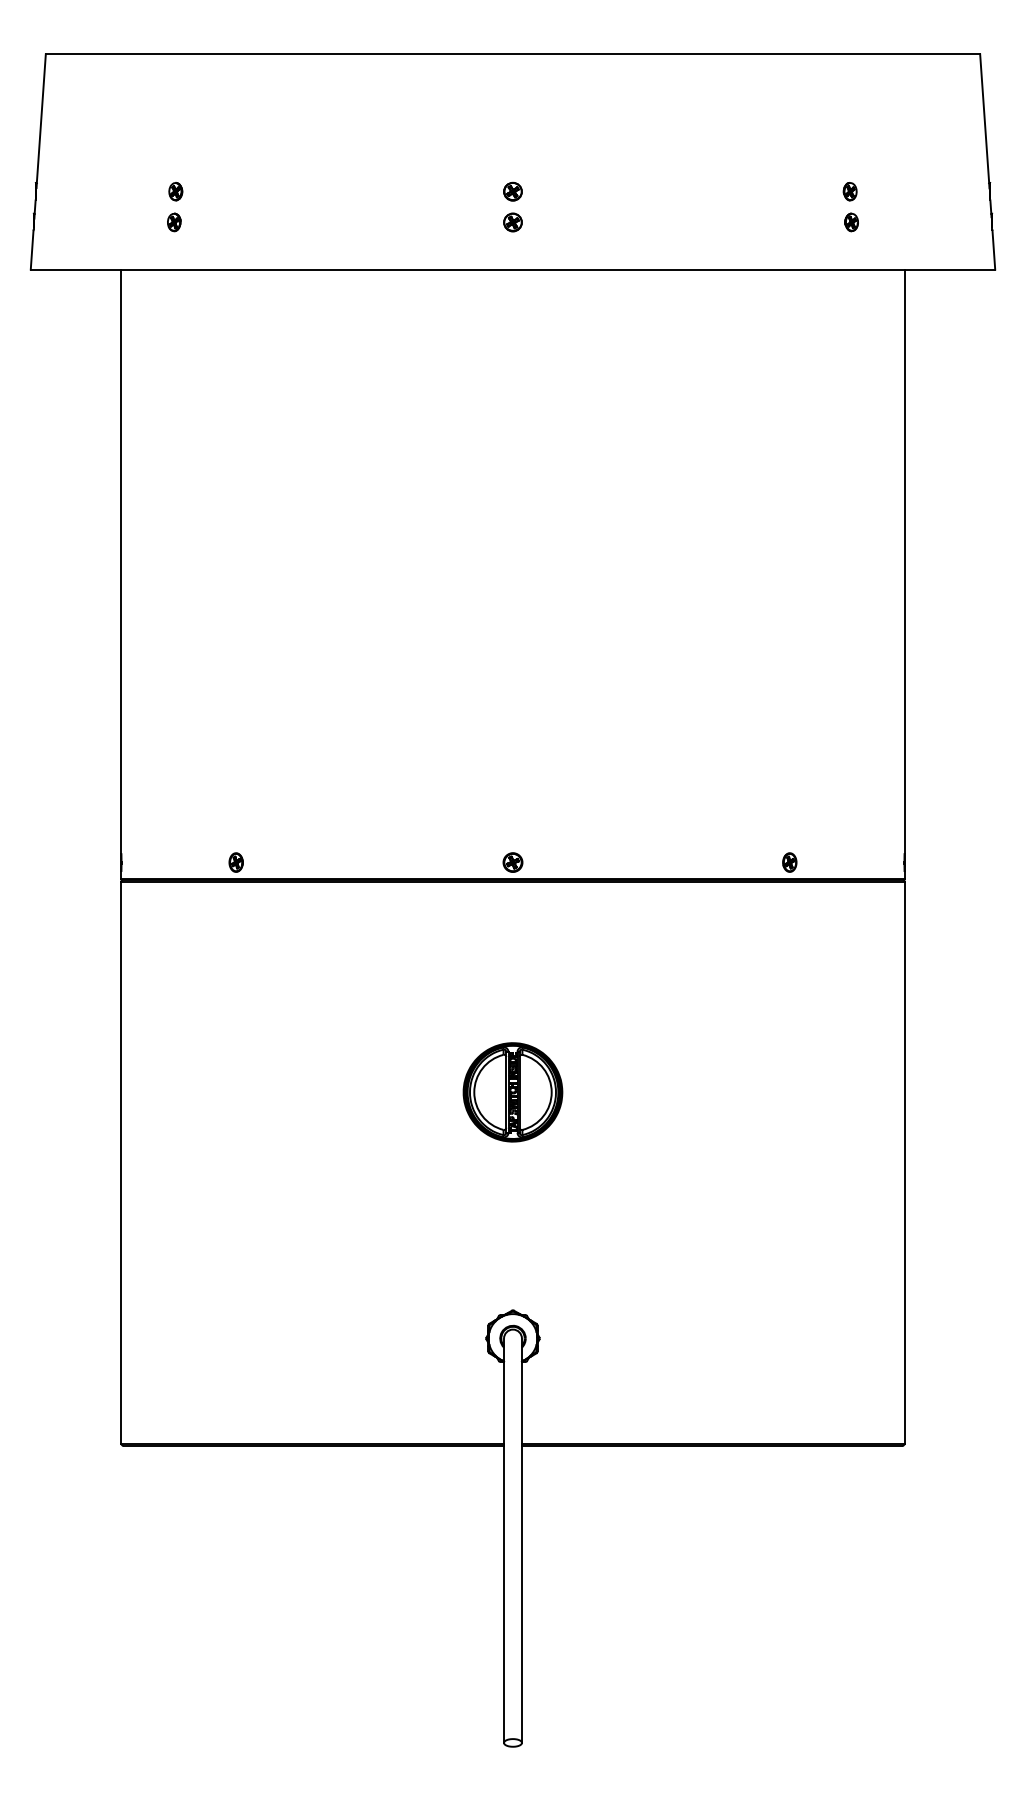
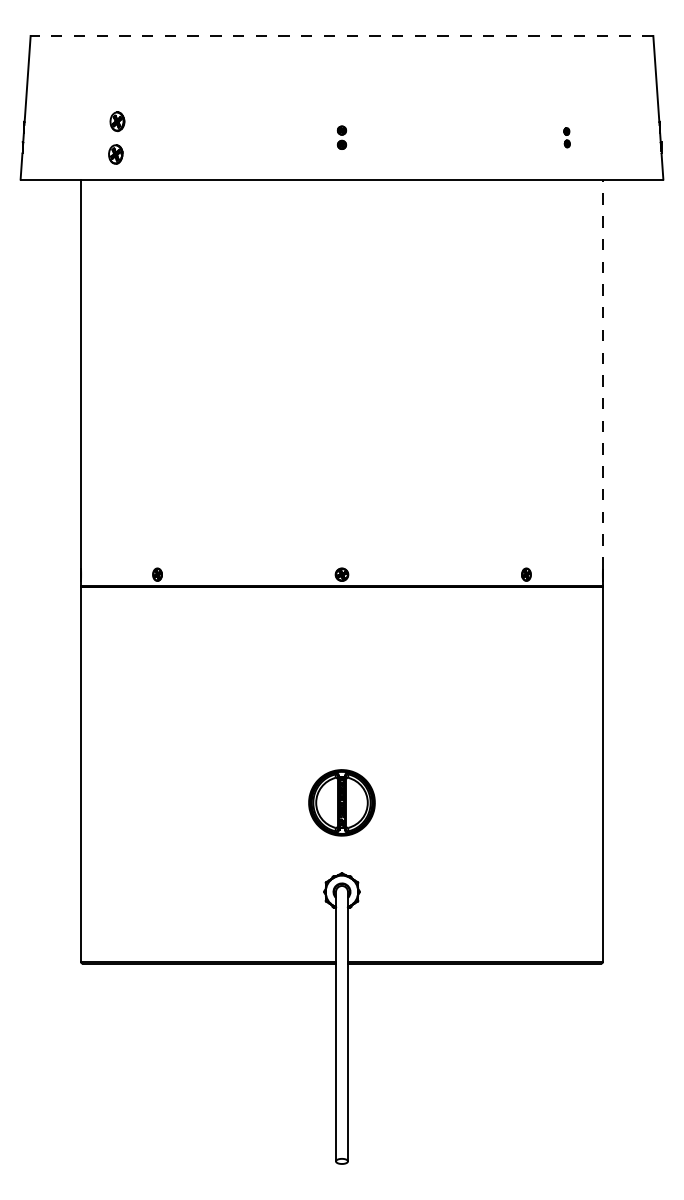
line: (512, 53) -> (341, 35), solid -> dashed
part: (174, 206) -> (116, 137), size x1.6
part: (512, 206) -> (341, 137), size x0.7
part: (849, 206) -> (566, 137), size x0.6
line: (903, 560) -> (602, 373), solid -> dashed
part: (512, 1091) -> (341, 802), moved

